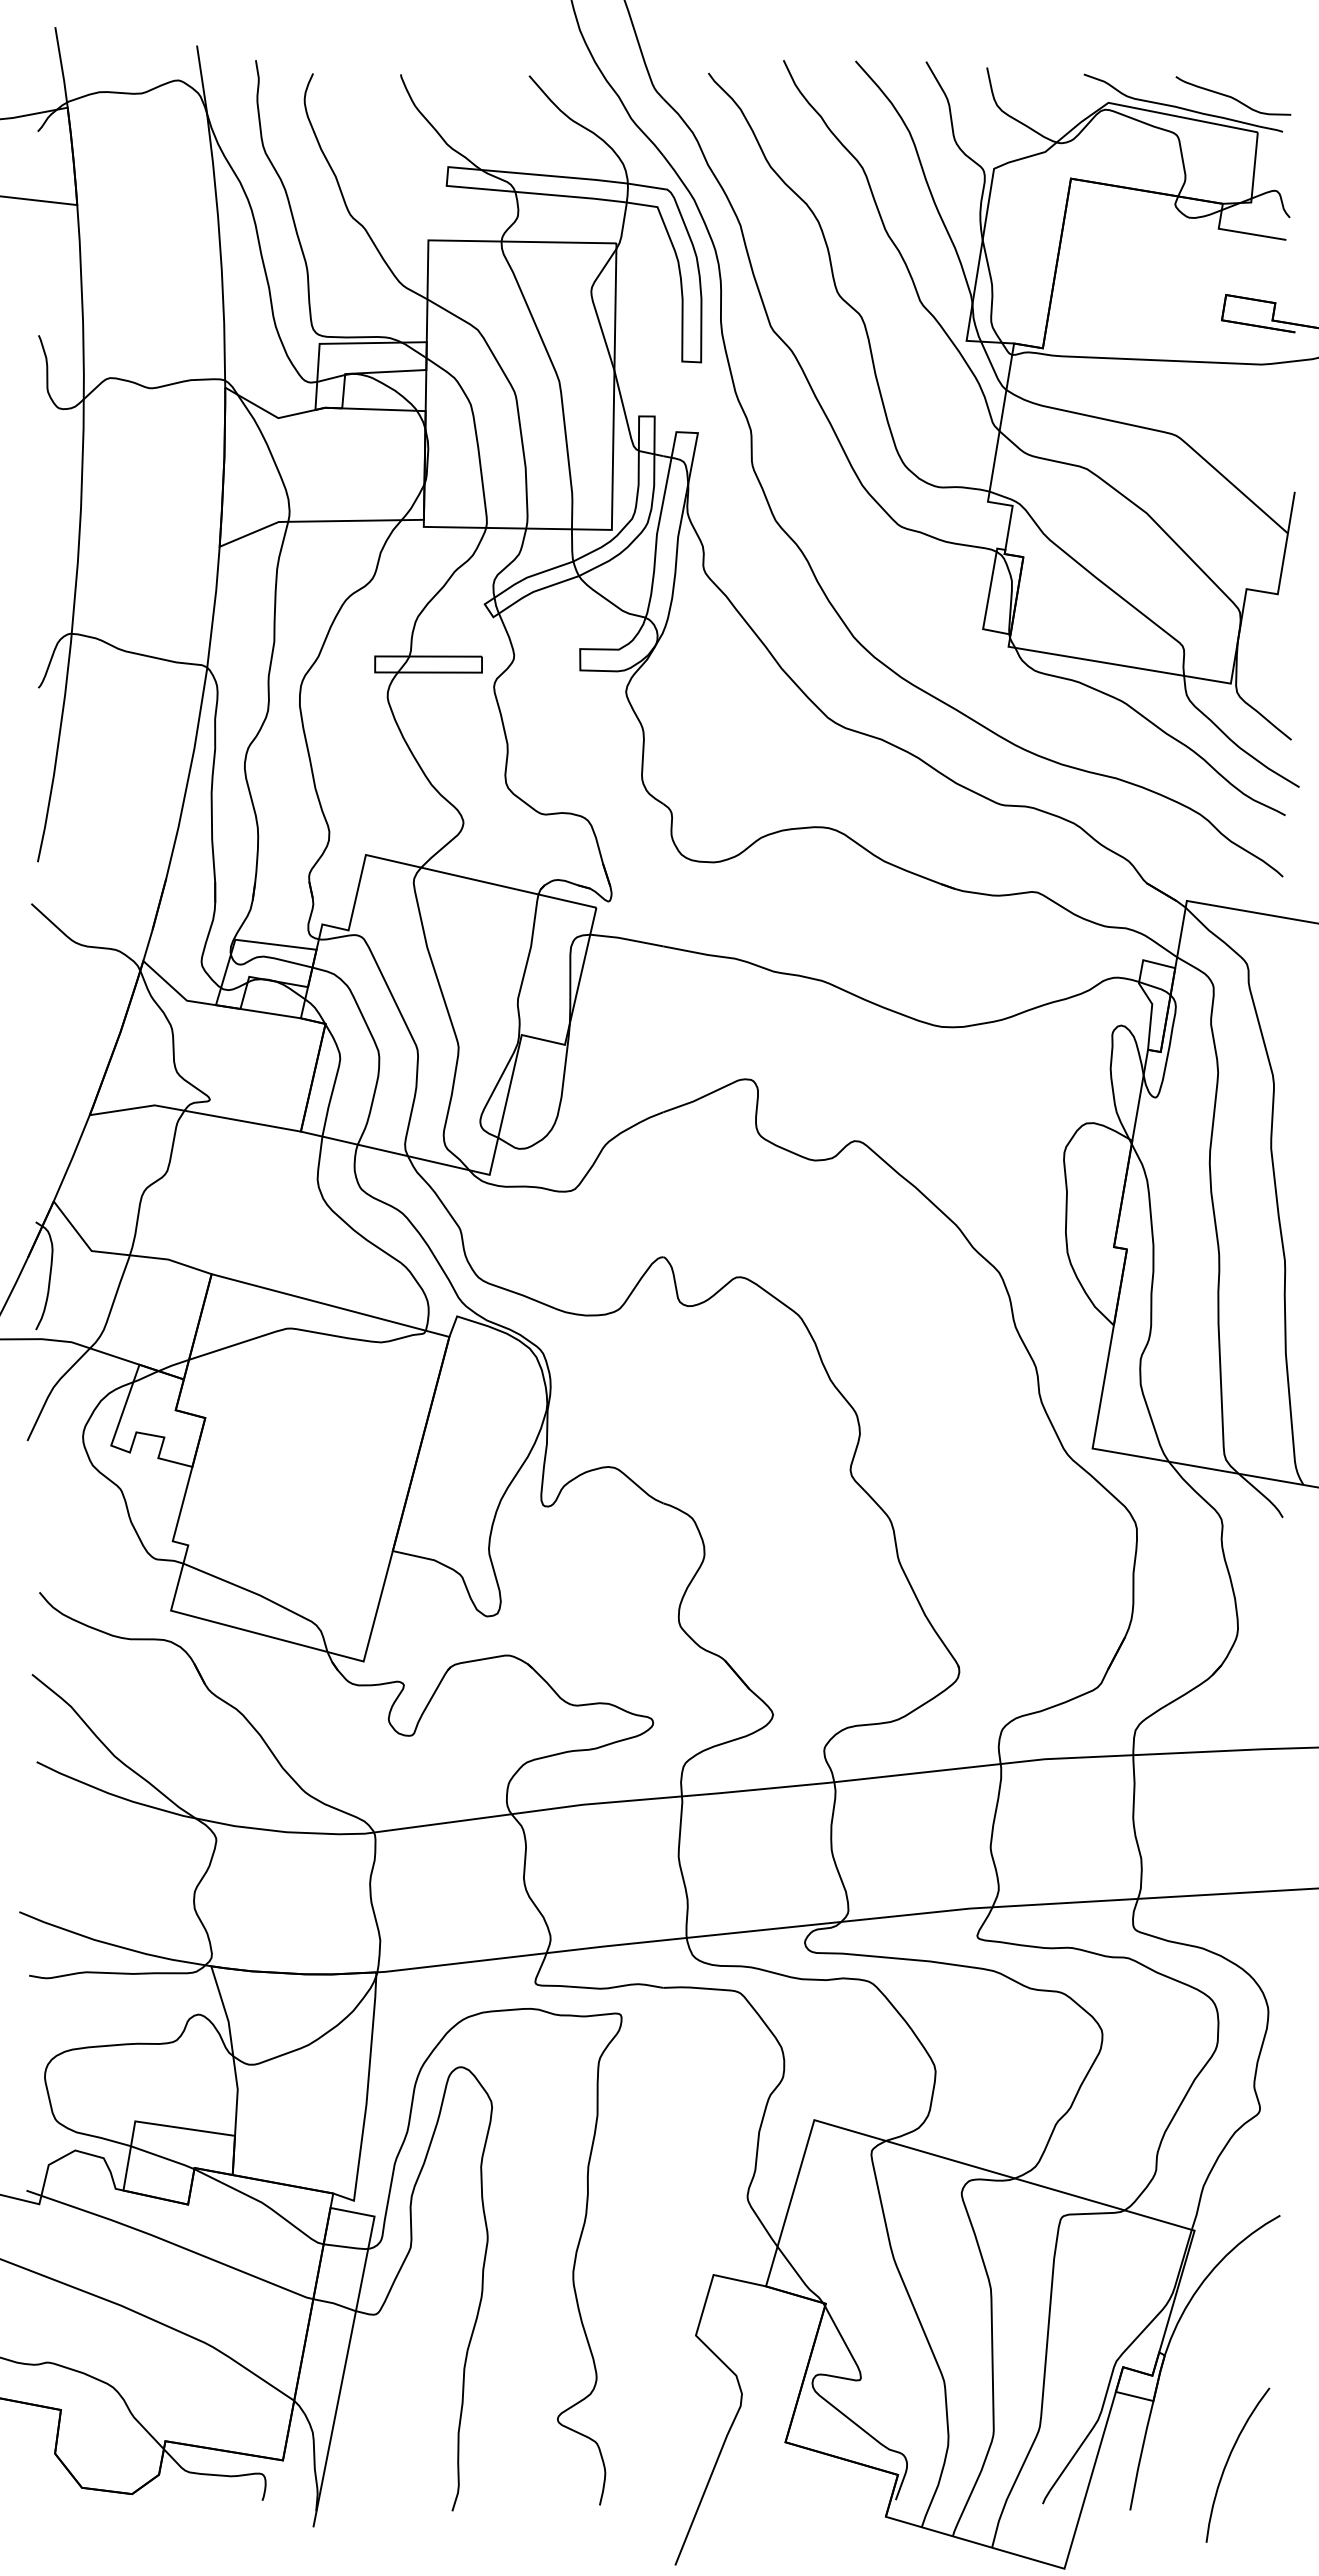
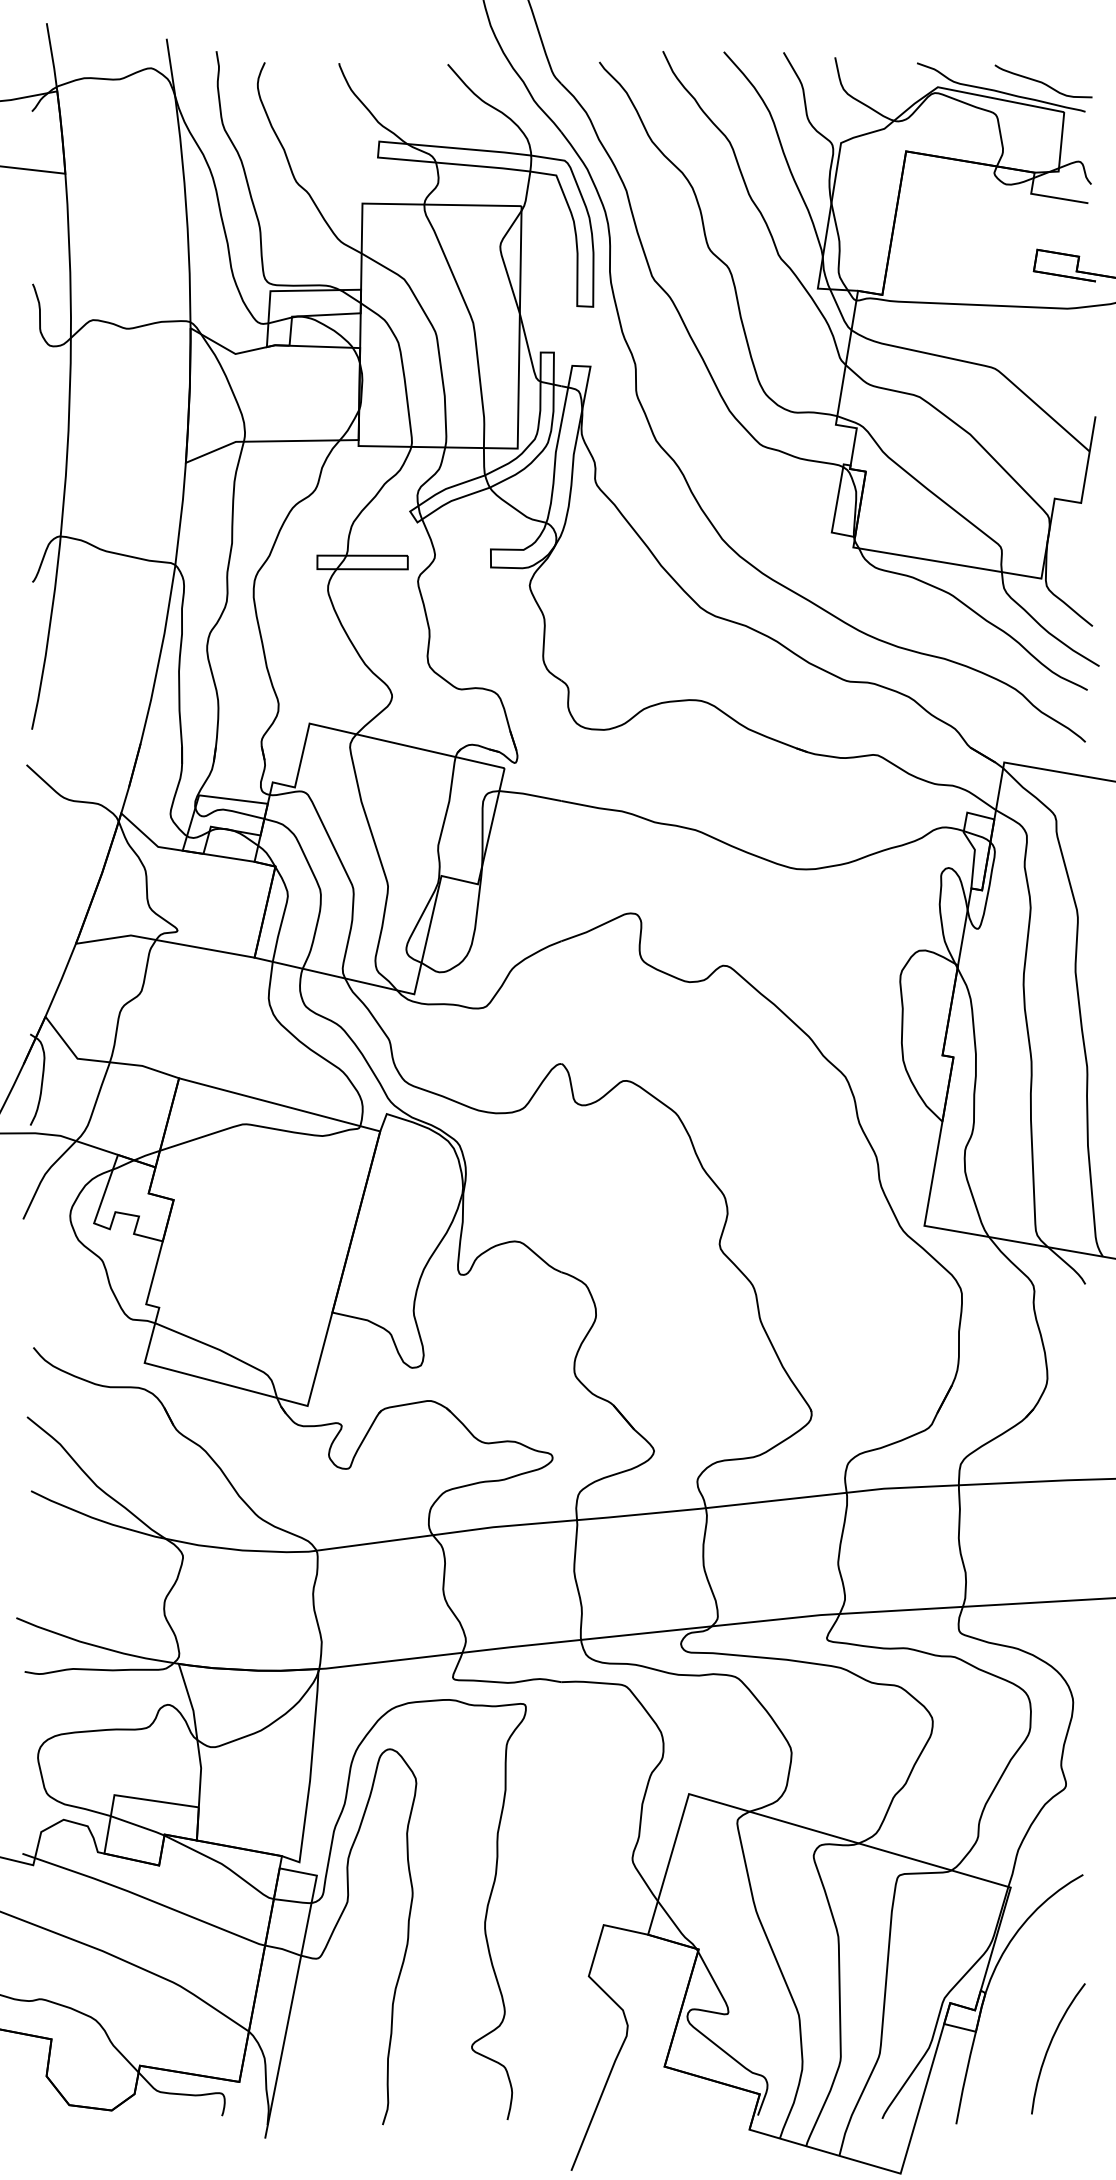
curve: (1229, 2459) -> (1051, 2043), moved

